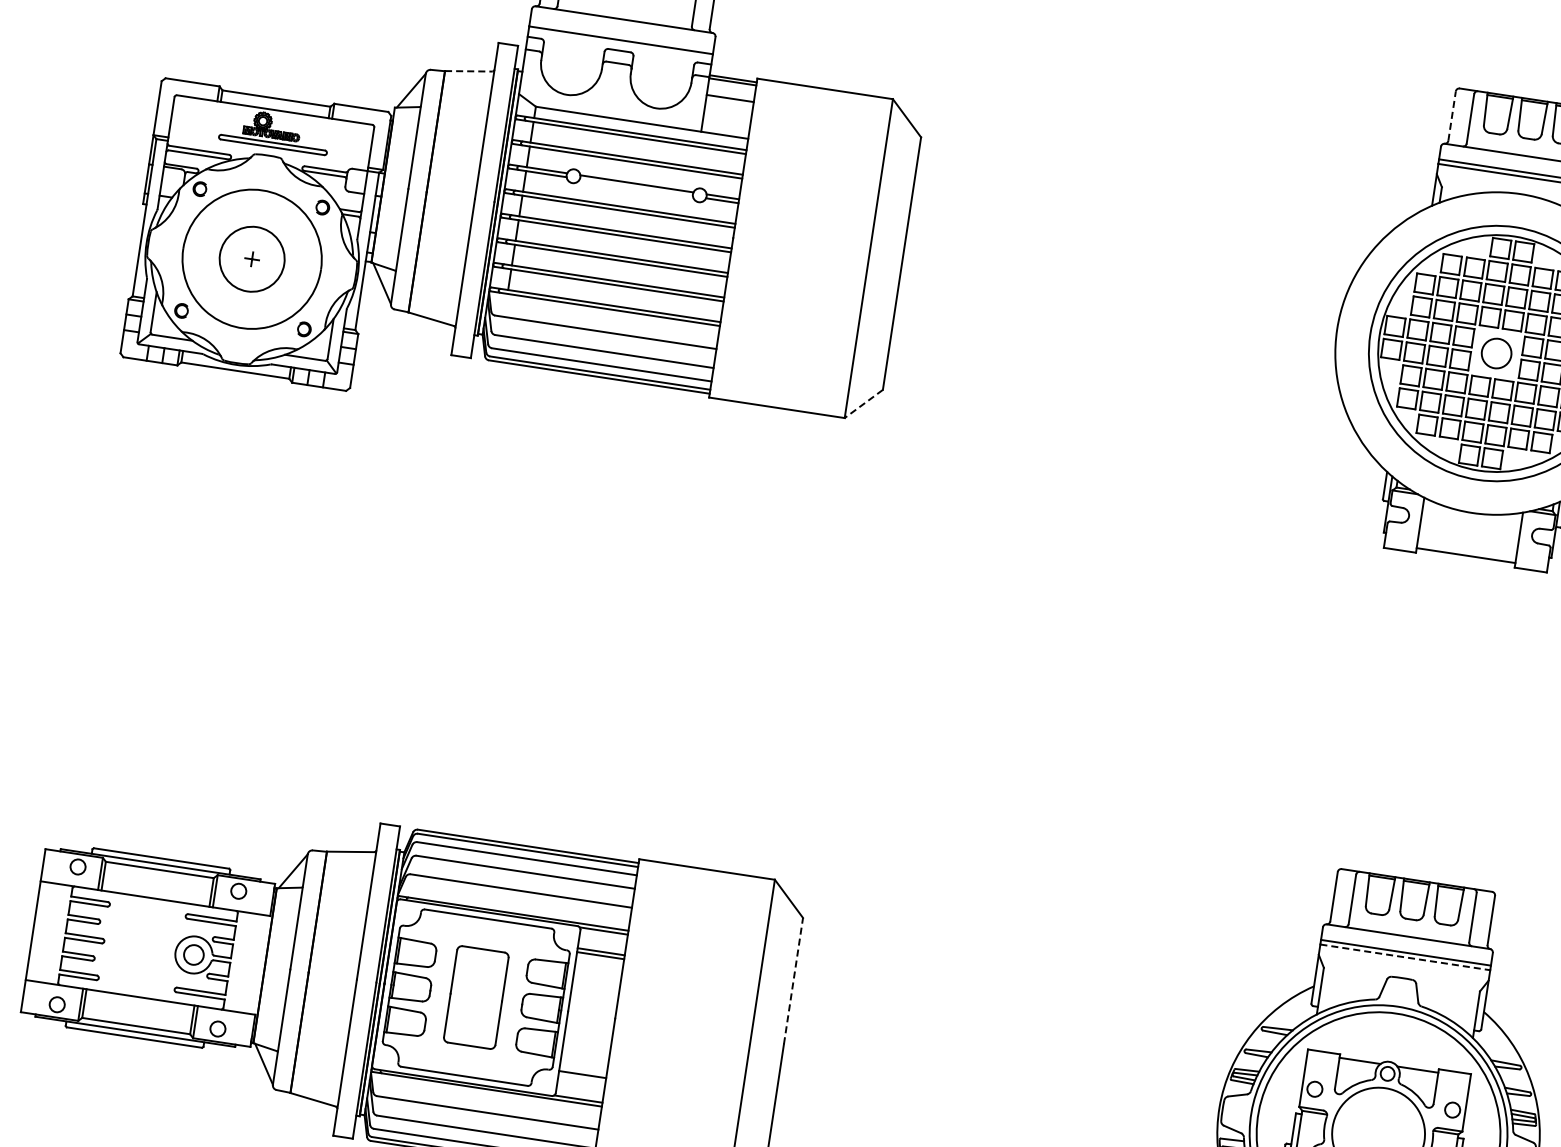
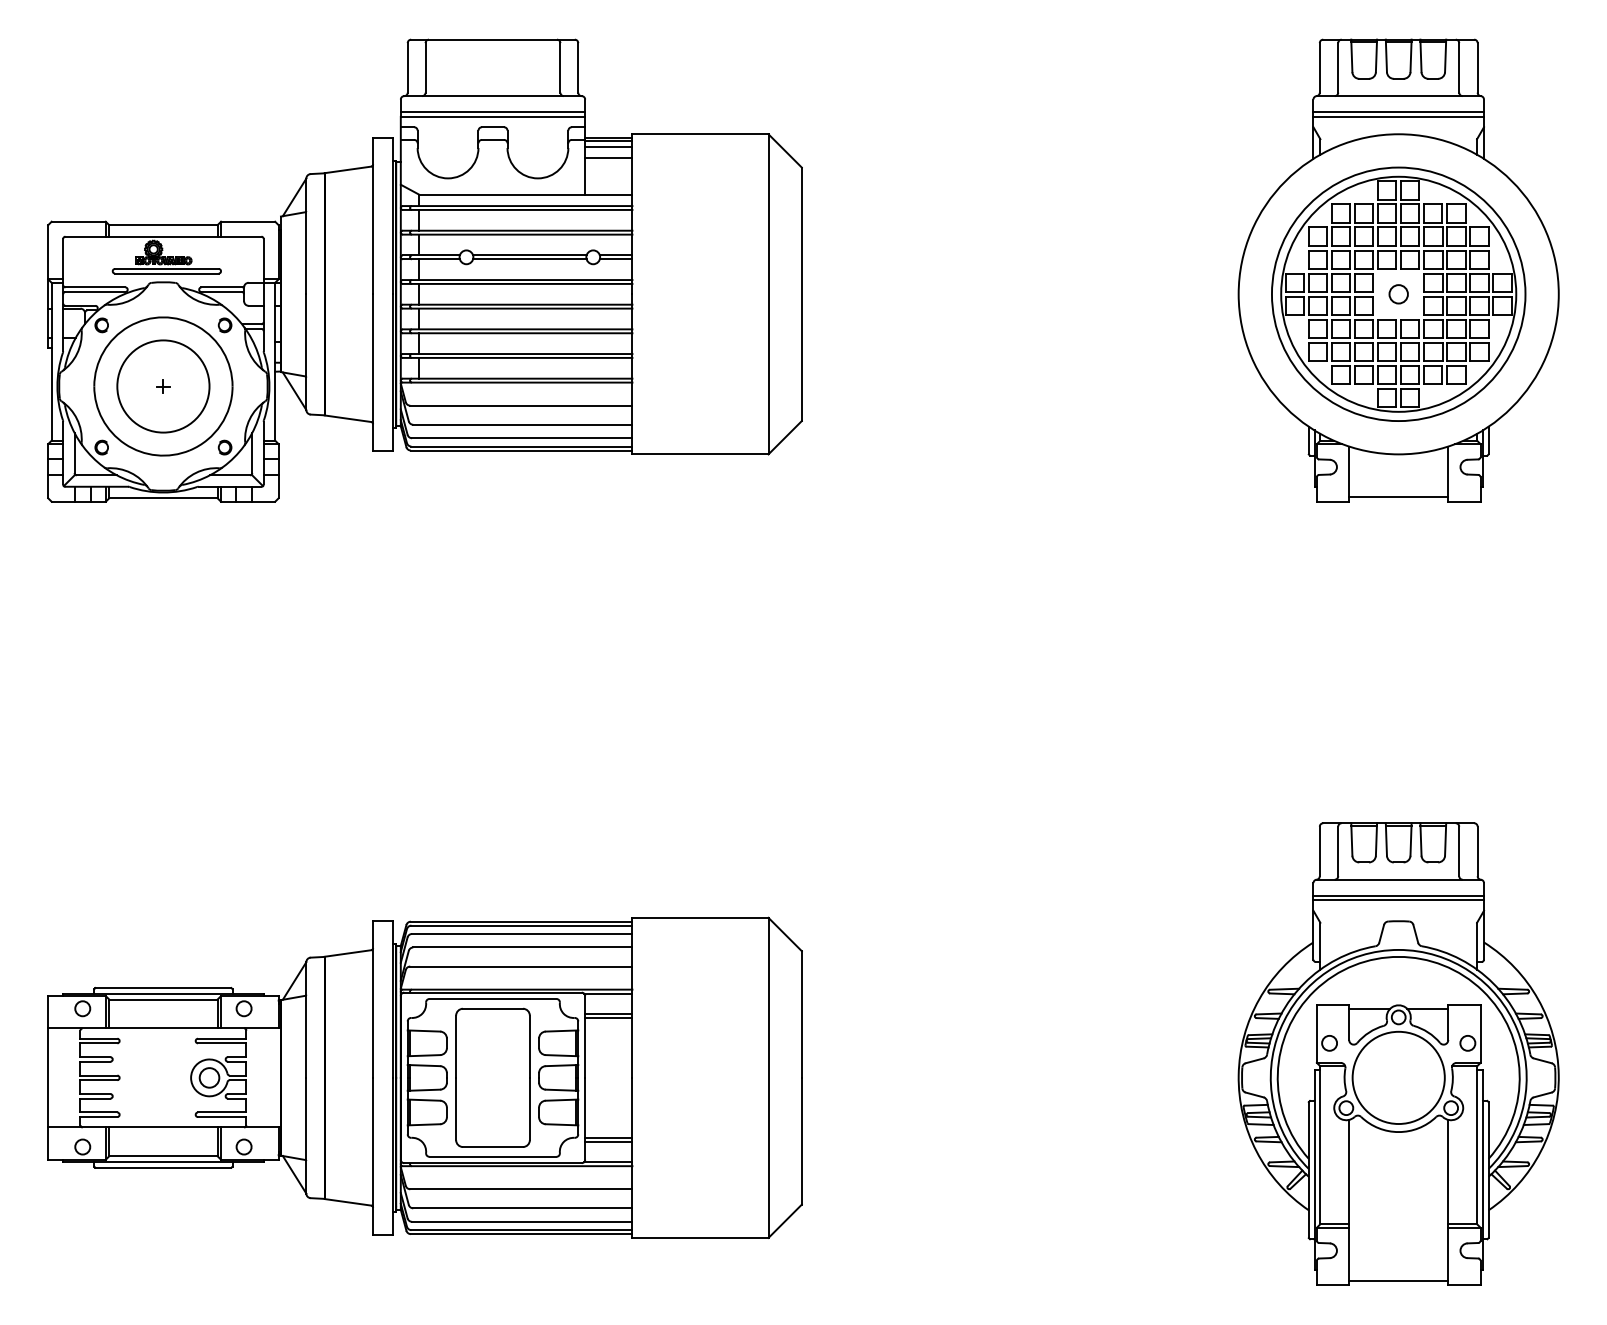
line: (621, 35) -> (492, 112), added
line: (469, 70) -> (348, 169), dashed -> solid
line: (731, 88) -> (608, 147), added
line: (1451, 115) -> (1319, 67), dashed -> solid
line: (635, 187) -> (529, 259), added
circle: (252, 259) -> (163, 386), size x1.43
circle: (1496, 353) -> (1398, 294), size x0.62
line: (864, 403) -> (785, 437), dashed -> solid
line: (1406, 957) -> (1399, 900), dashed -> solid
line: (793, 981) -> (801, 1014), dashed -> solid
part: (475, 997) -> (492, 1077), size x1.43
line: (581, 1078) -> (608, 1141), added

